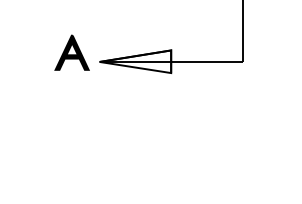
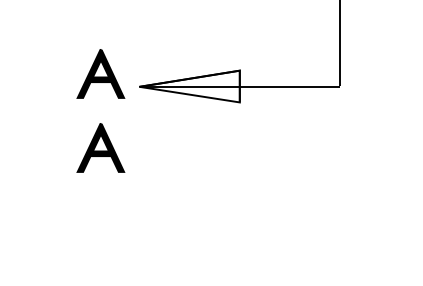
part: (71, 105) -> (100, 147), added

